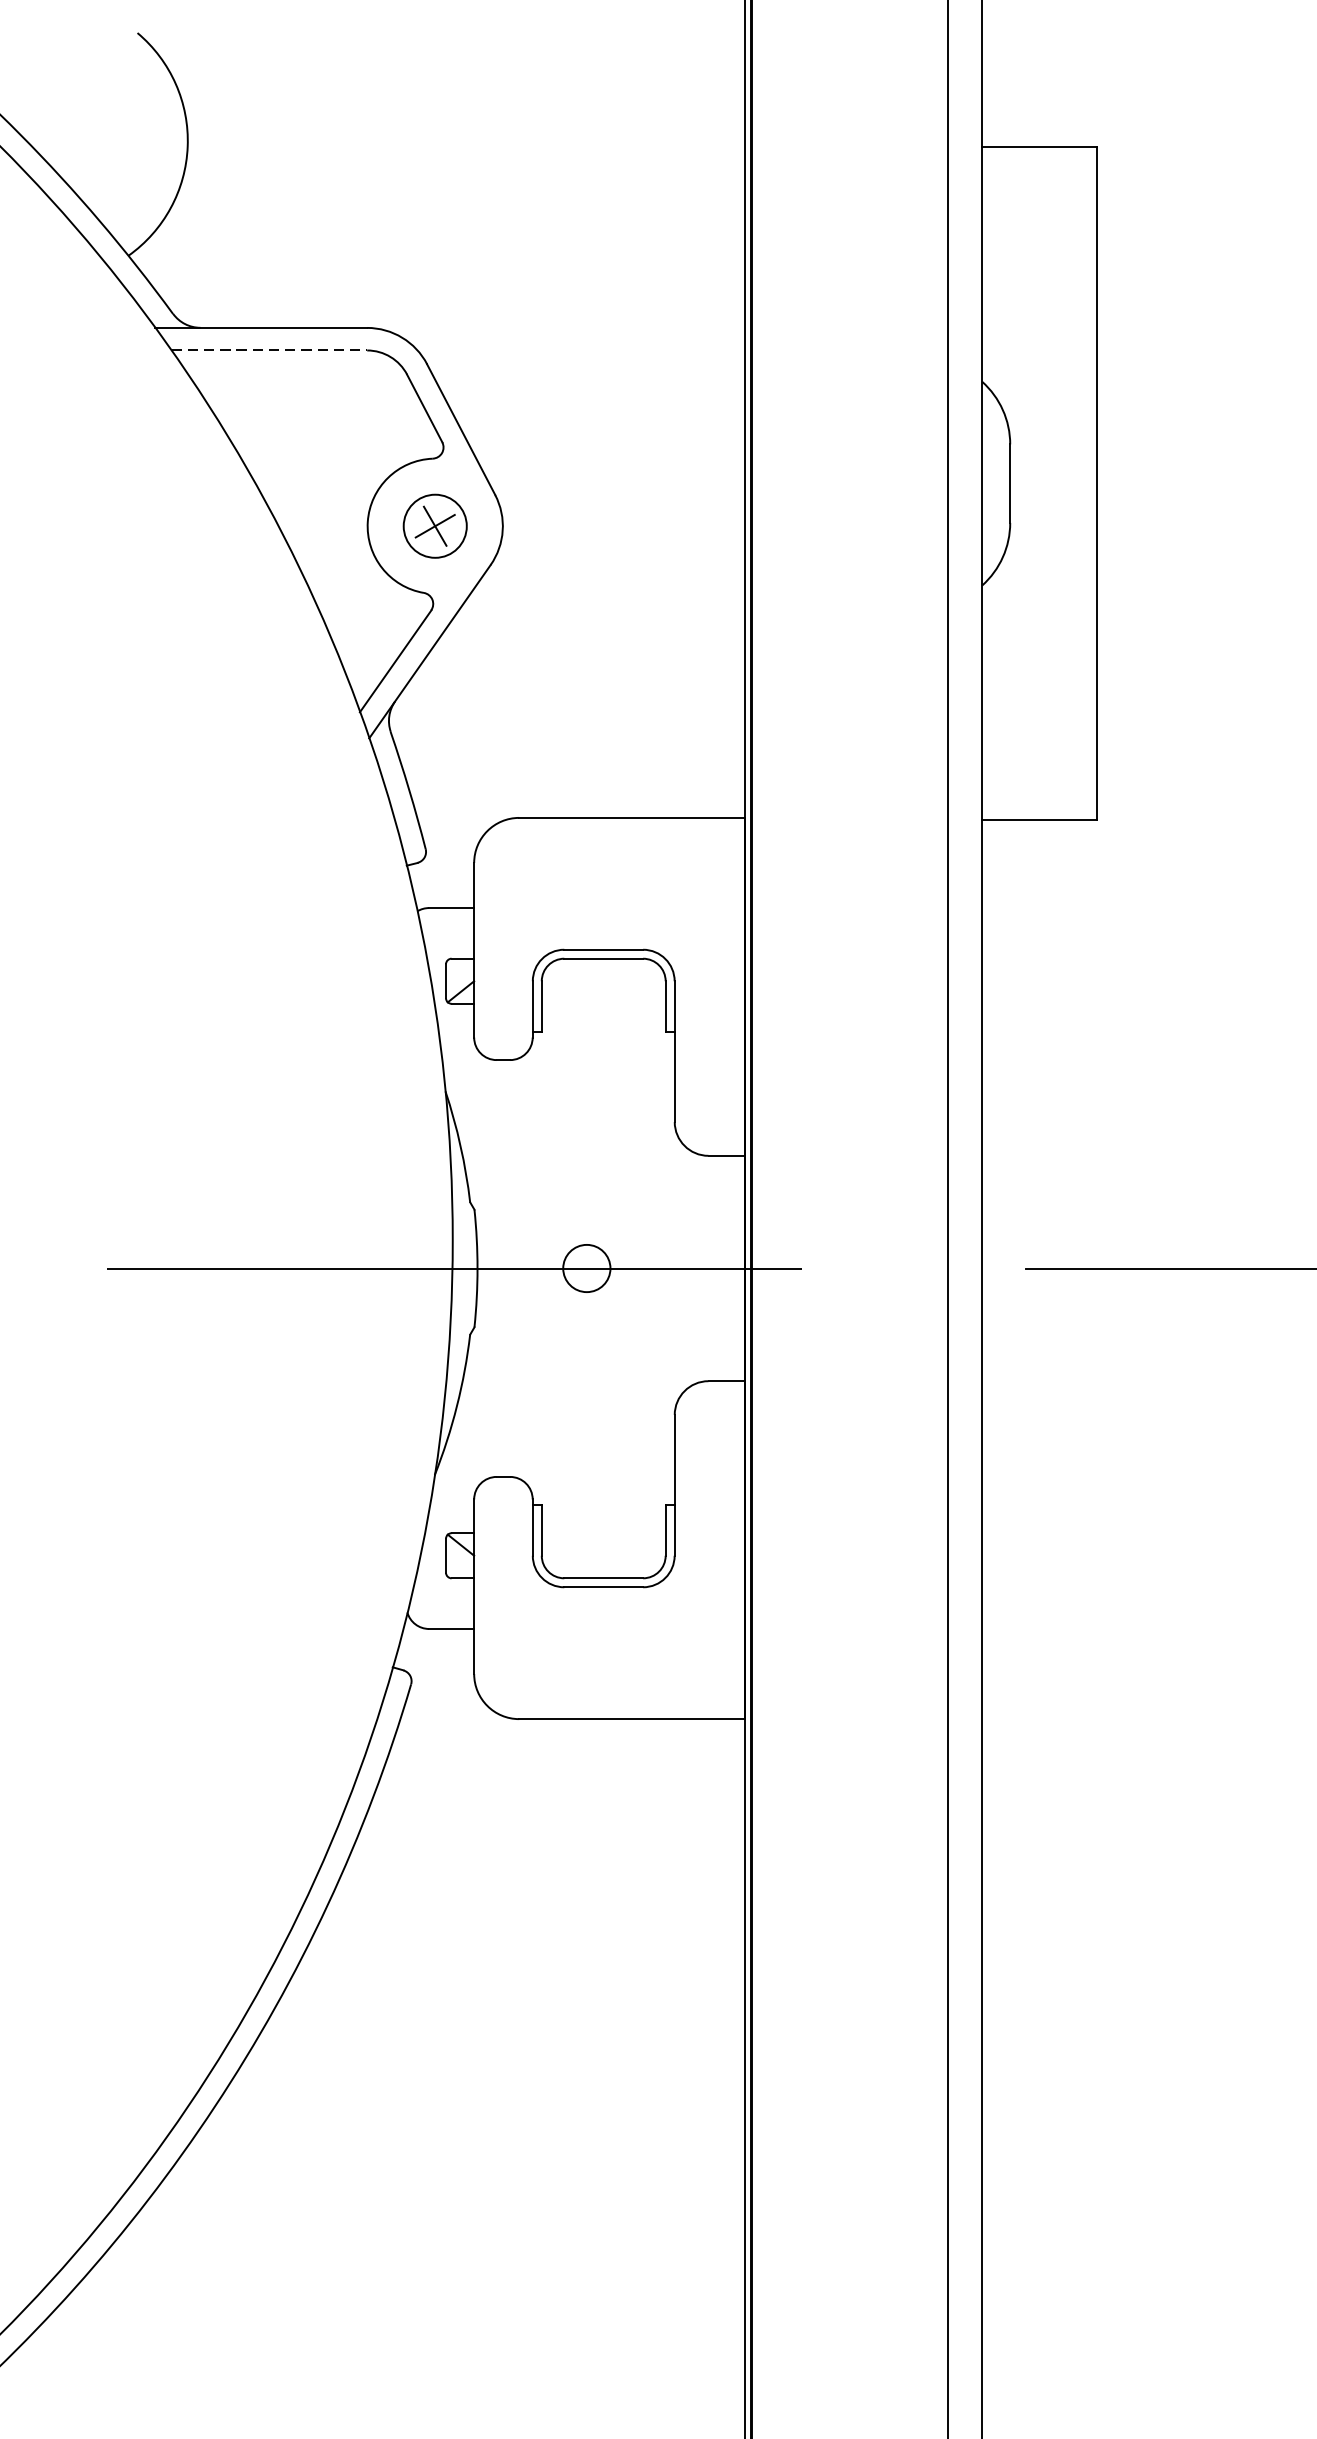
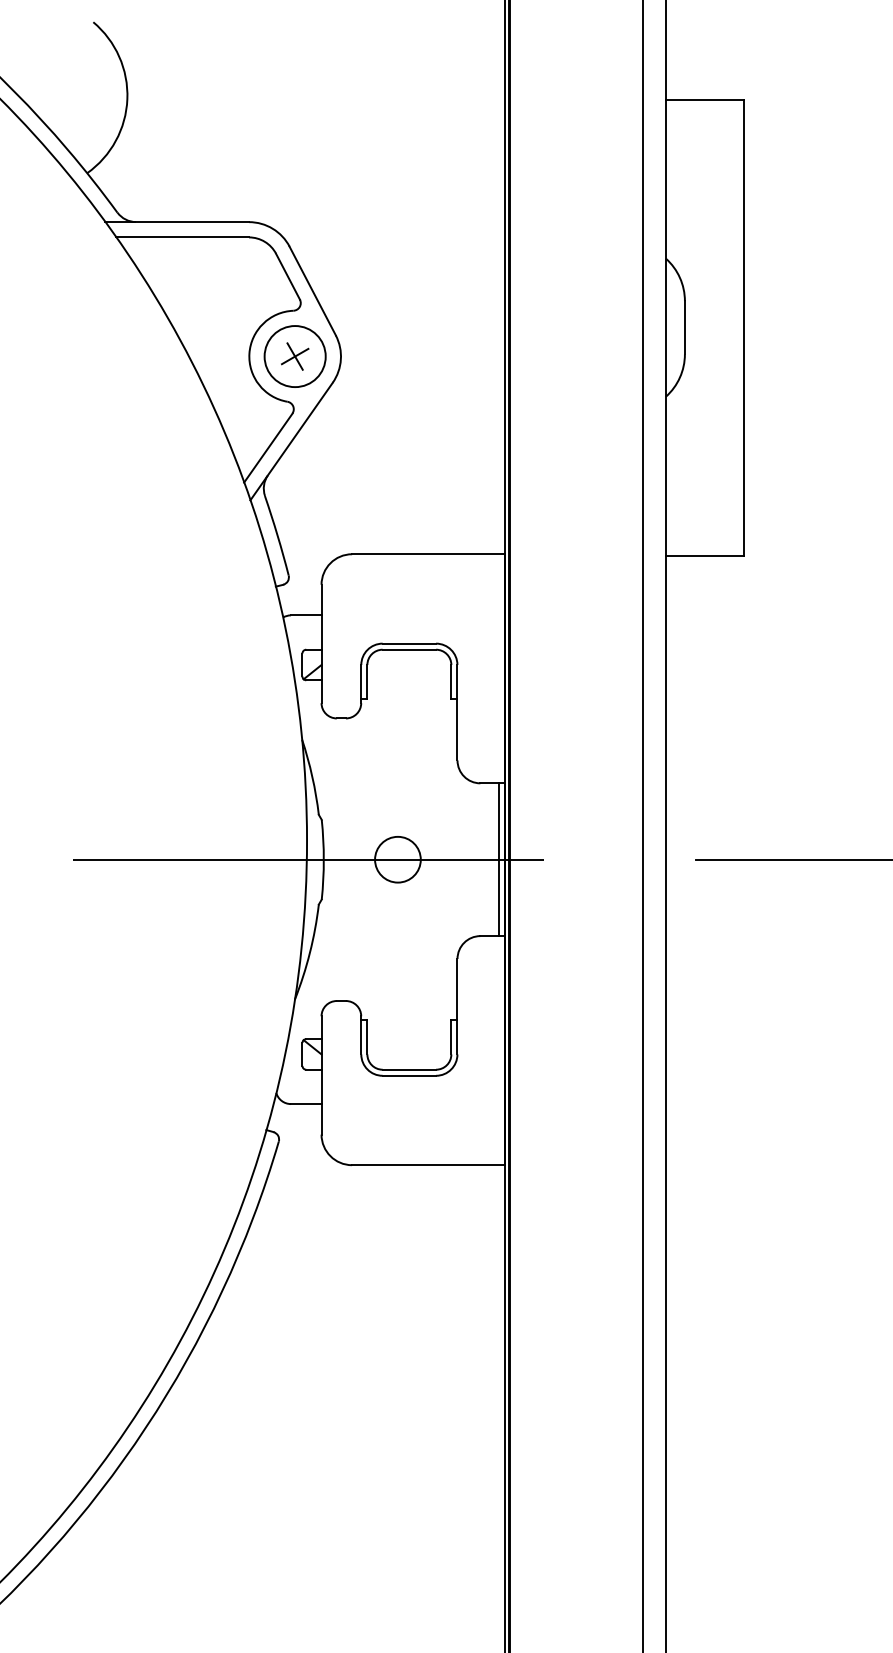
line: (270, 350) -> (183, 237), dashed -> solid
circle: (434, 526) -> (294, 356), size x1.43
circle: (586, 1268) -> (397, 859), size x1.43
line: (735, 1268) -> (498, 859), added

